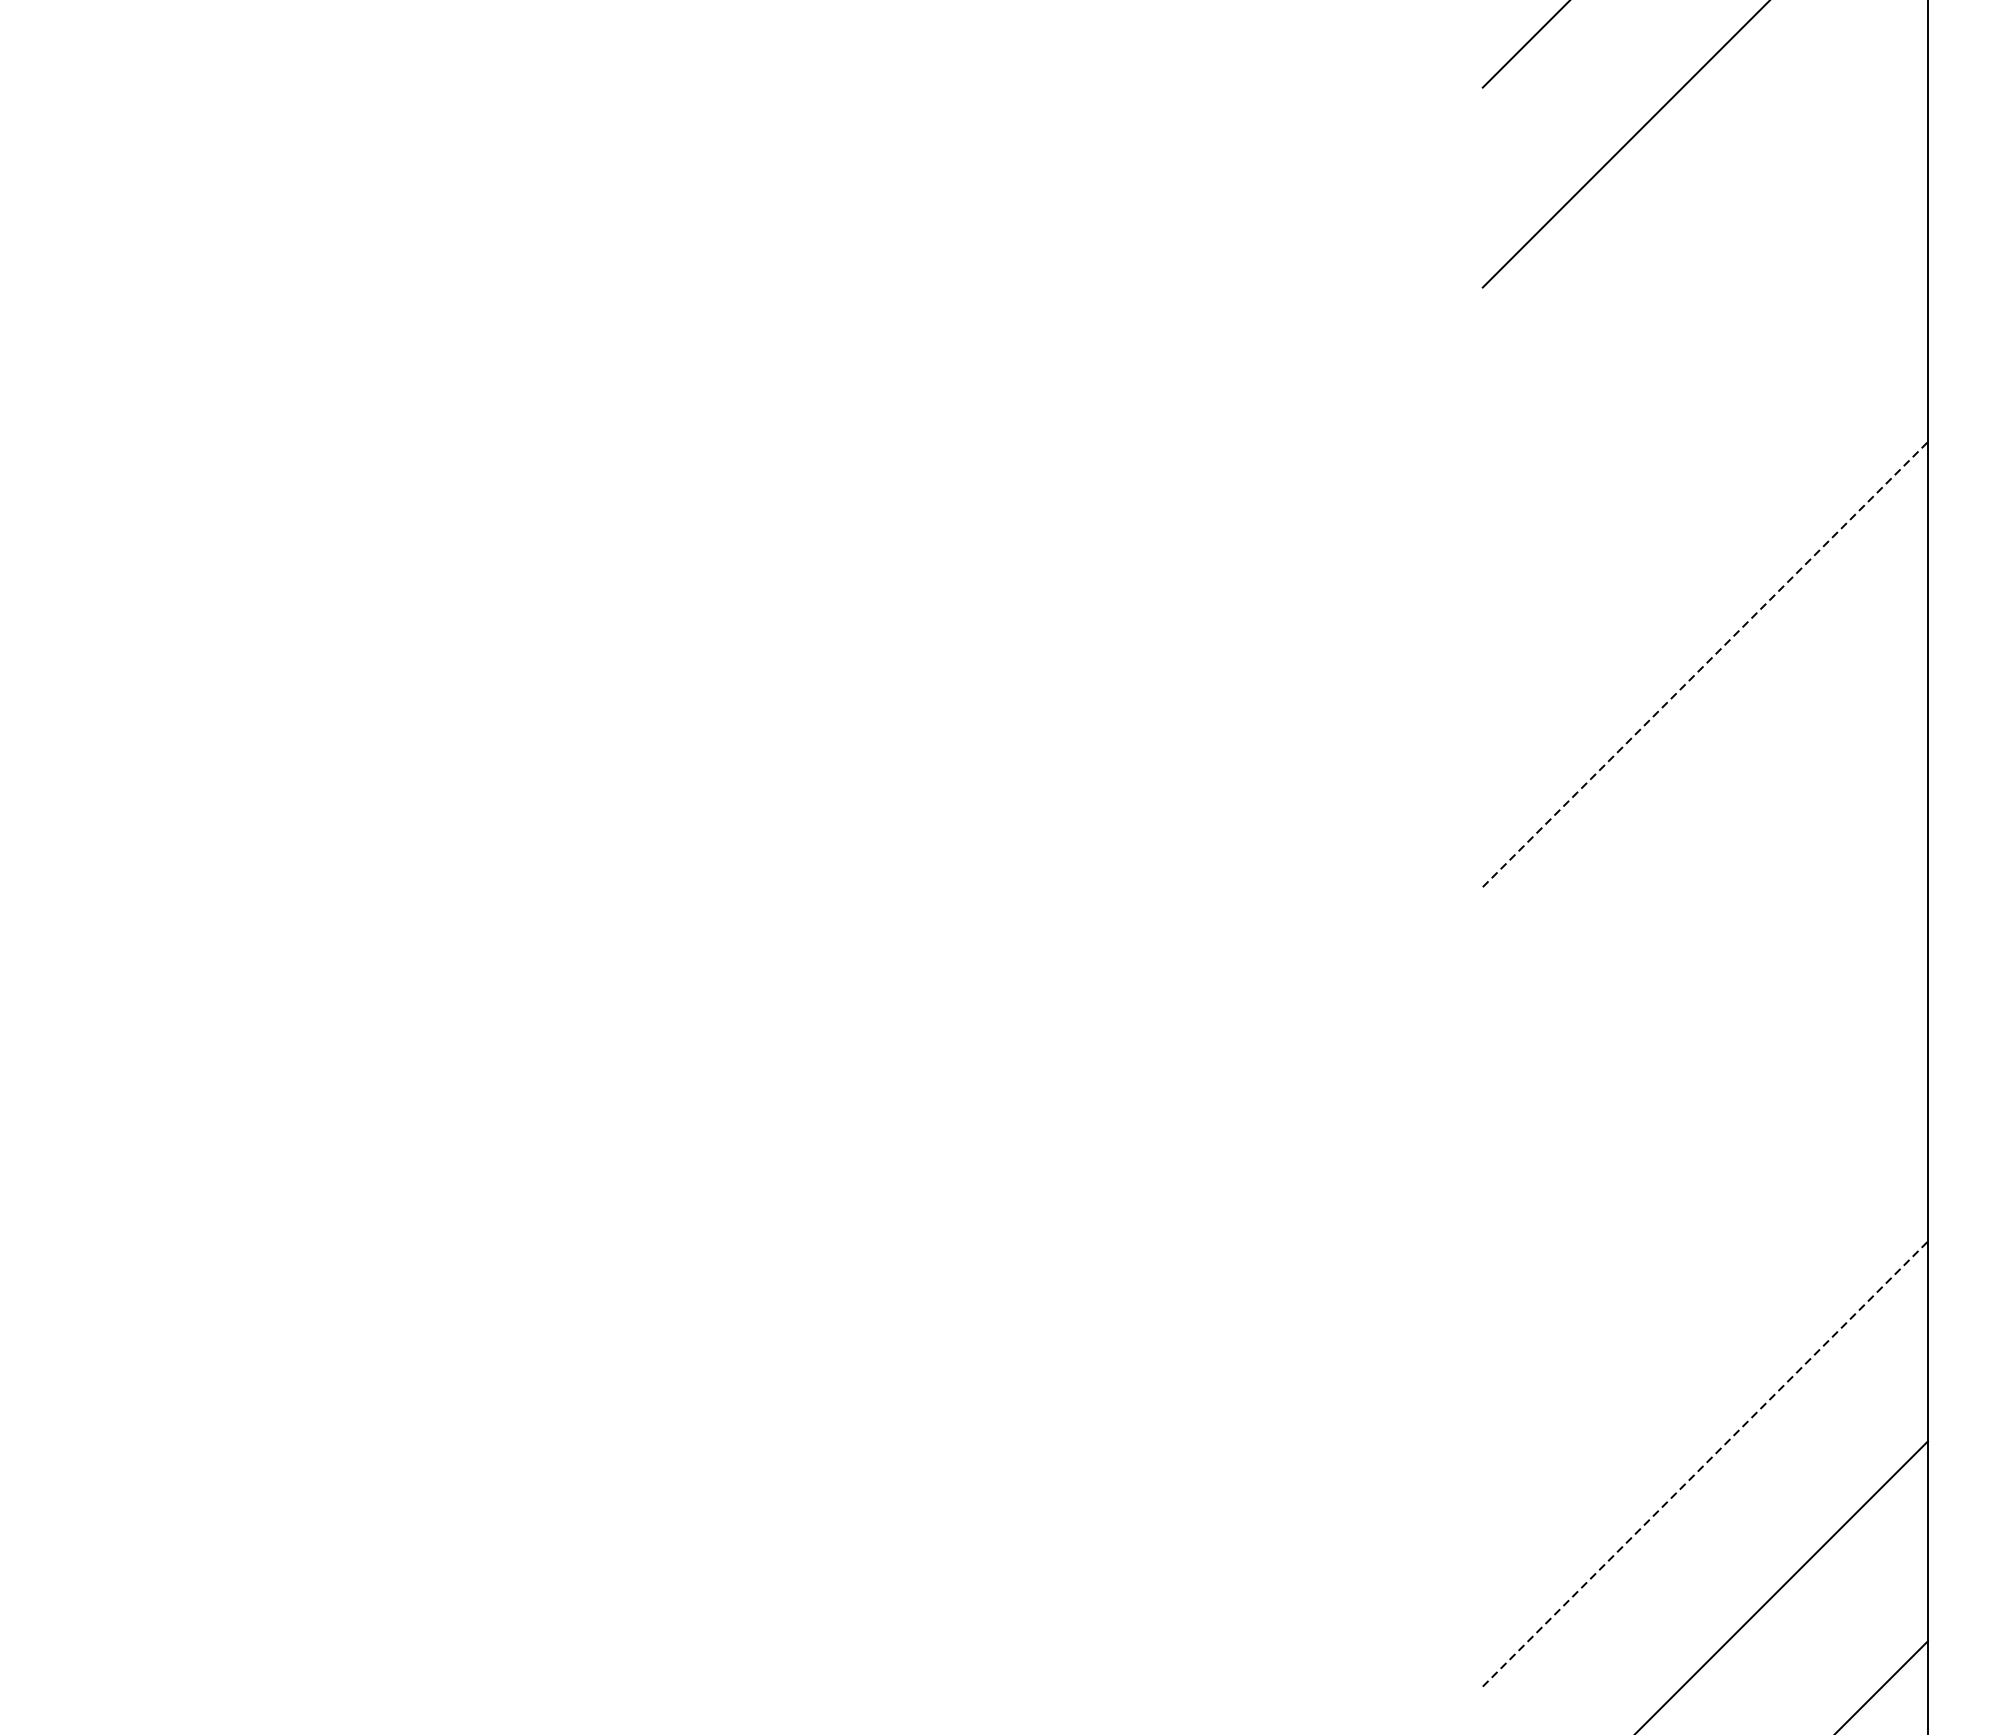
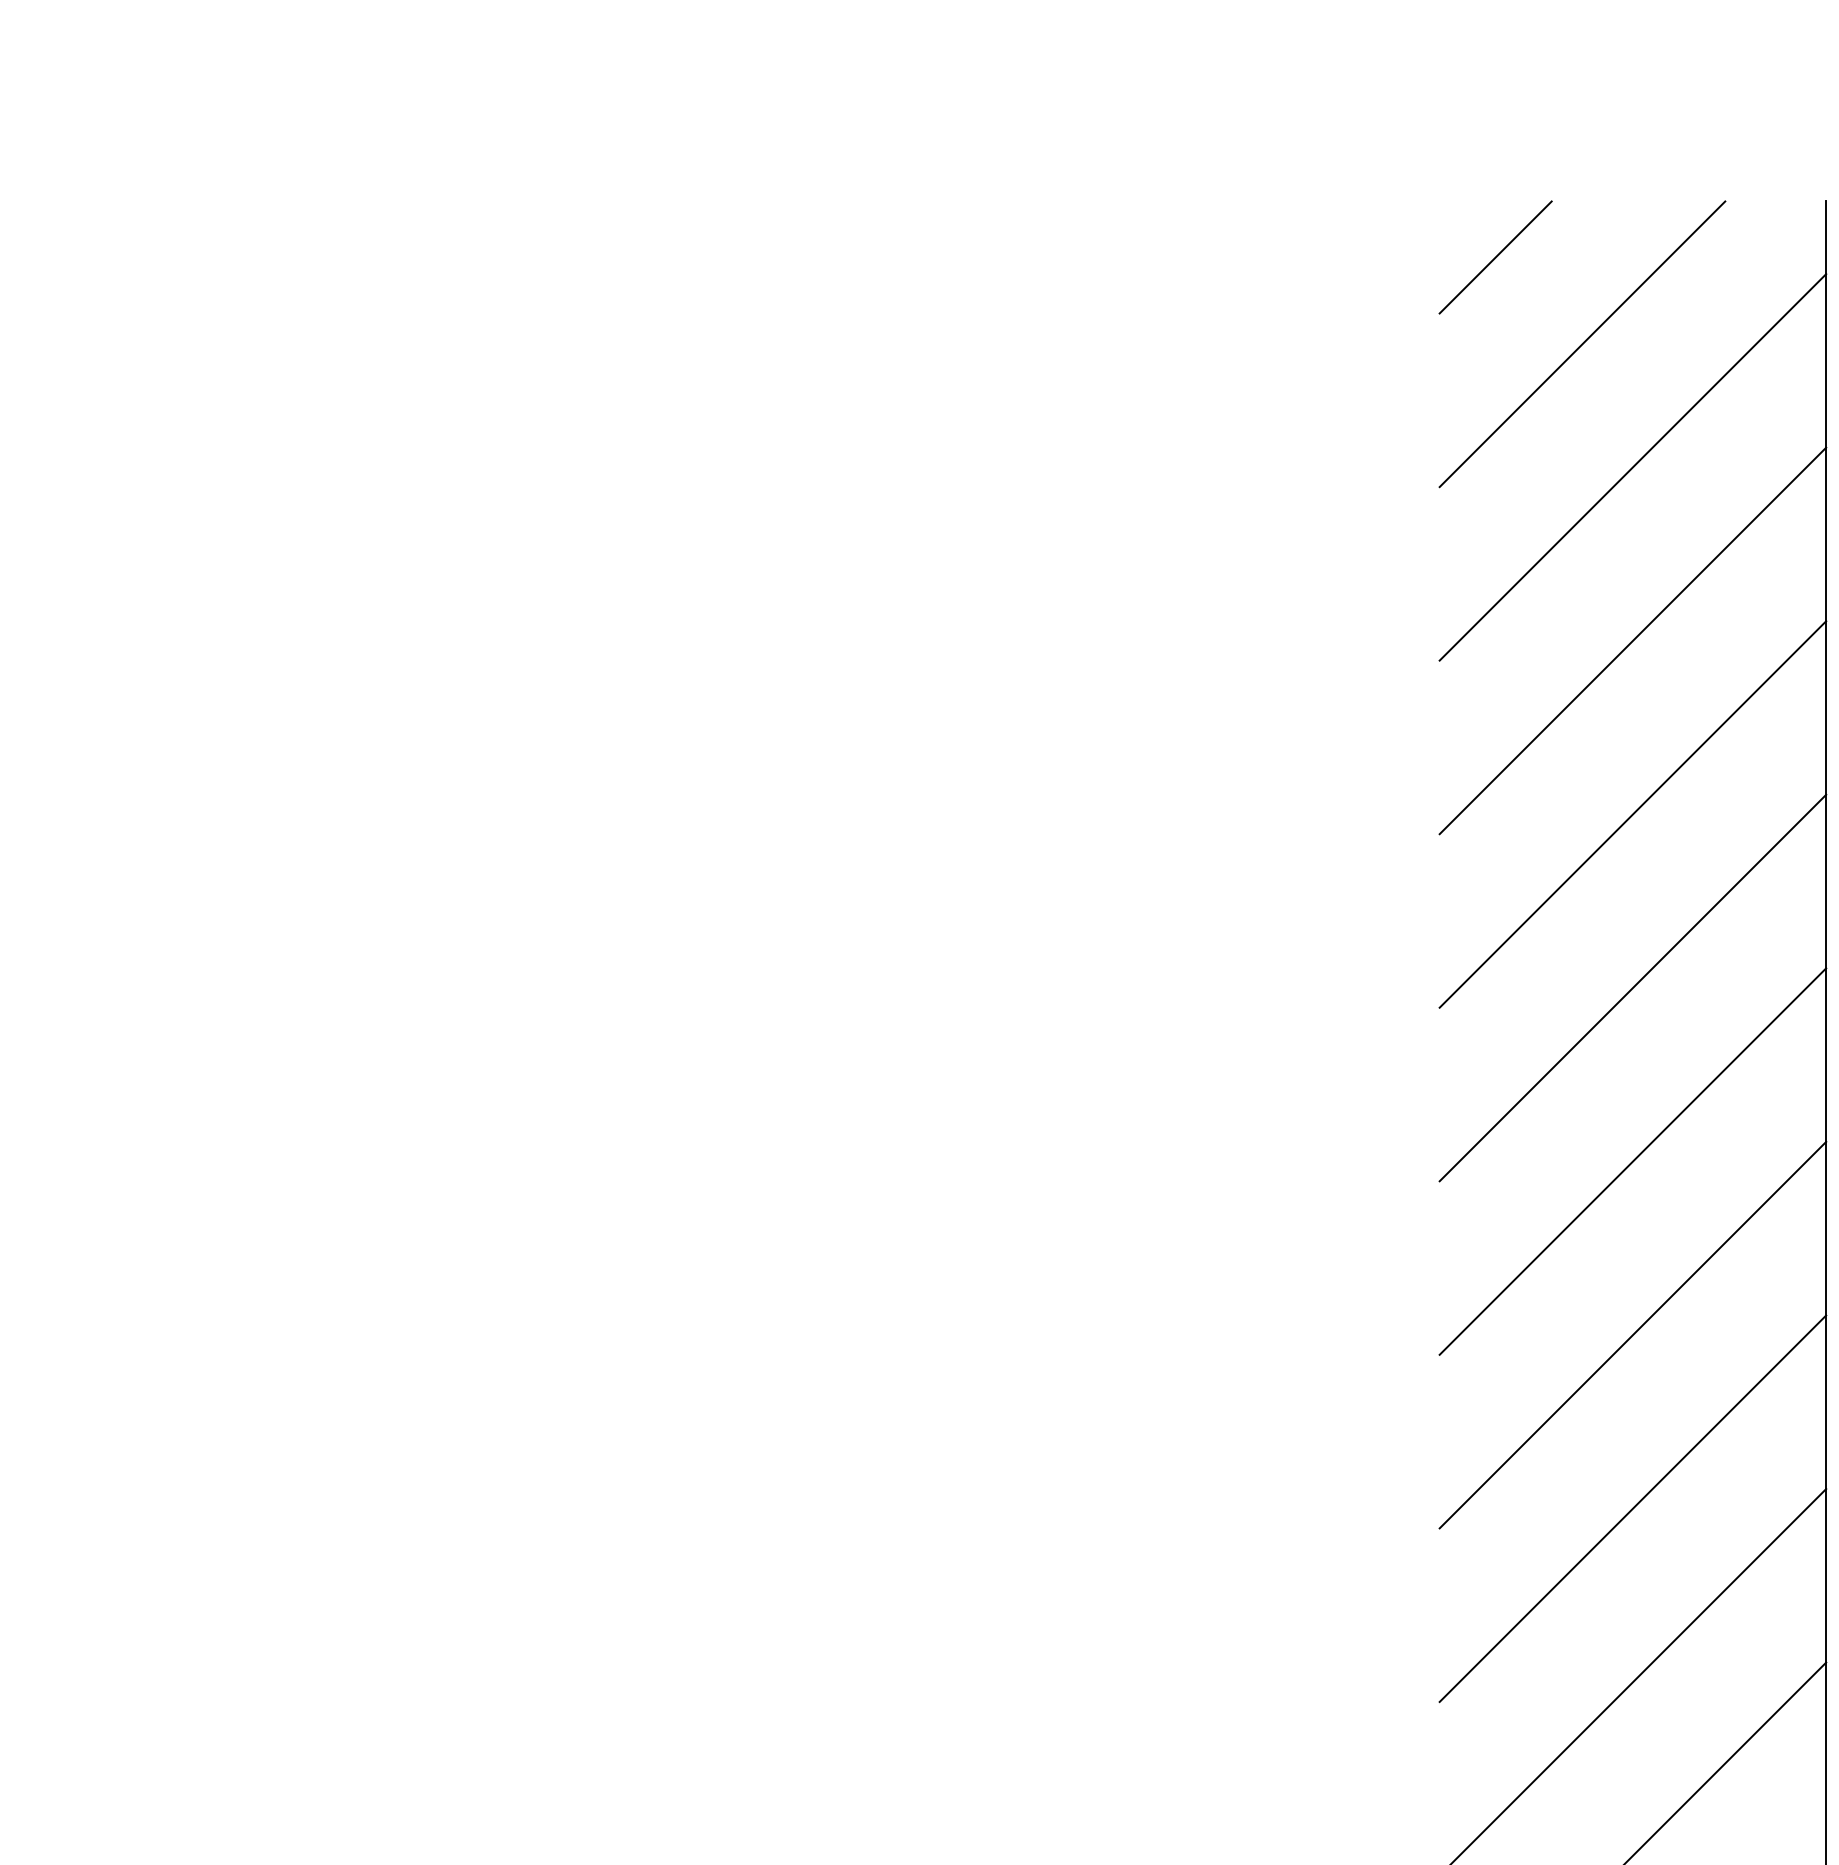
line: (1704, 264) -> (1632, 467), added
line: (1704, 464) -> (1632, 640), added
line: (1706, 664) -> (1633, 814), dashed -> solid
line: (1704, 863) -> (1632, 987), added
line: (1704, 1064) -> (1632, 1161), added
line: (1704, 1263) -> (1632, 1334), added
line: (1706, 1463) -> (1633, 1508), dashed -> solid

